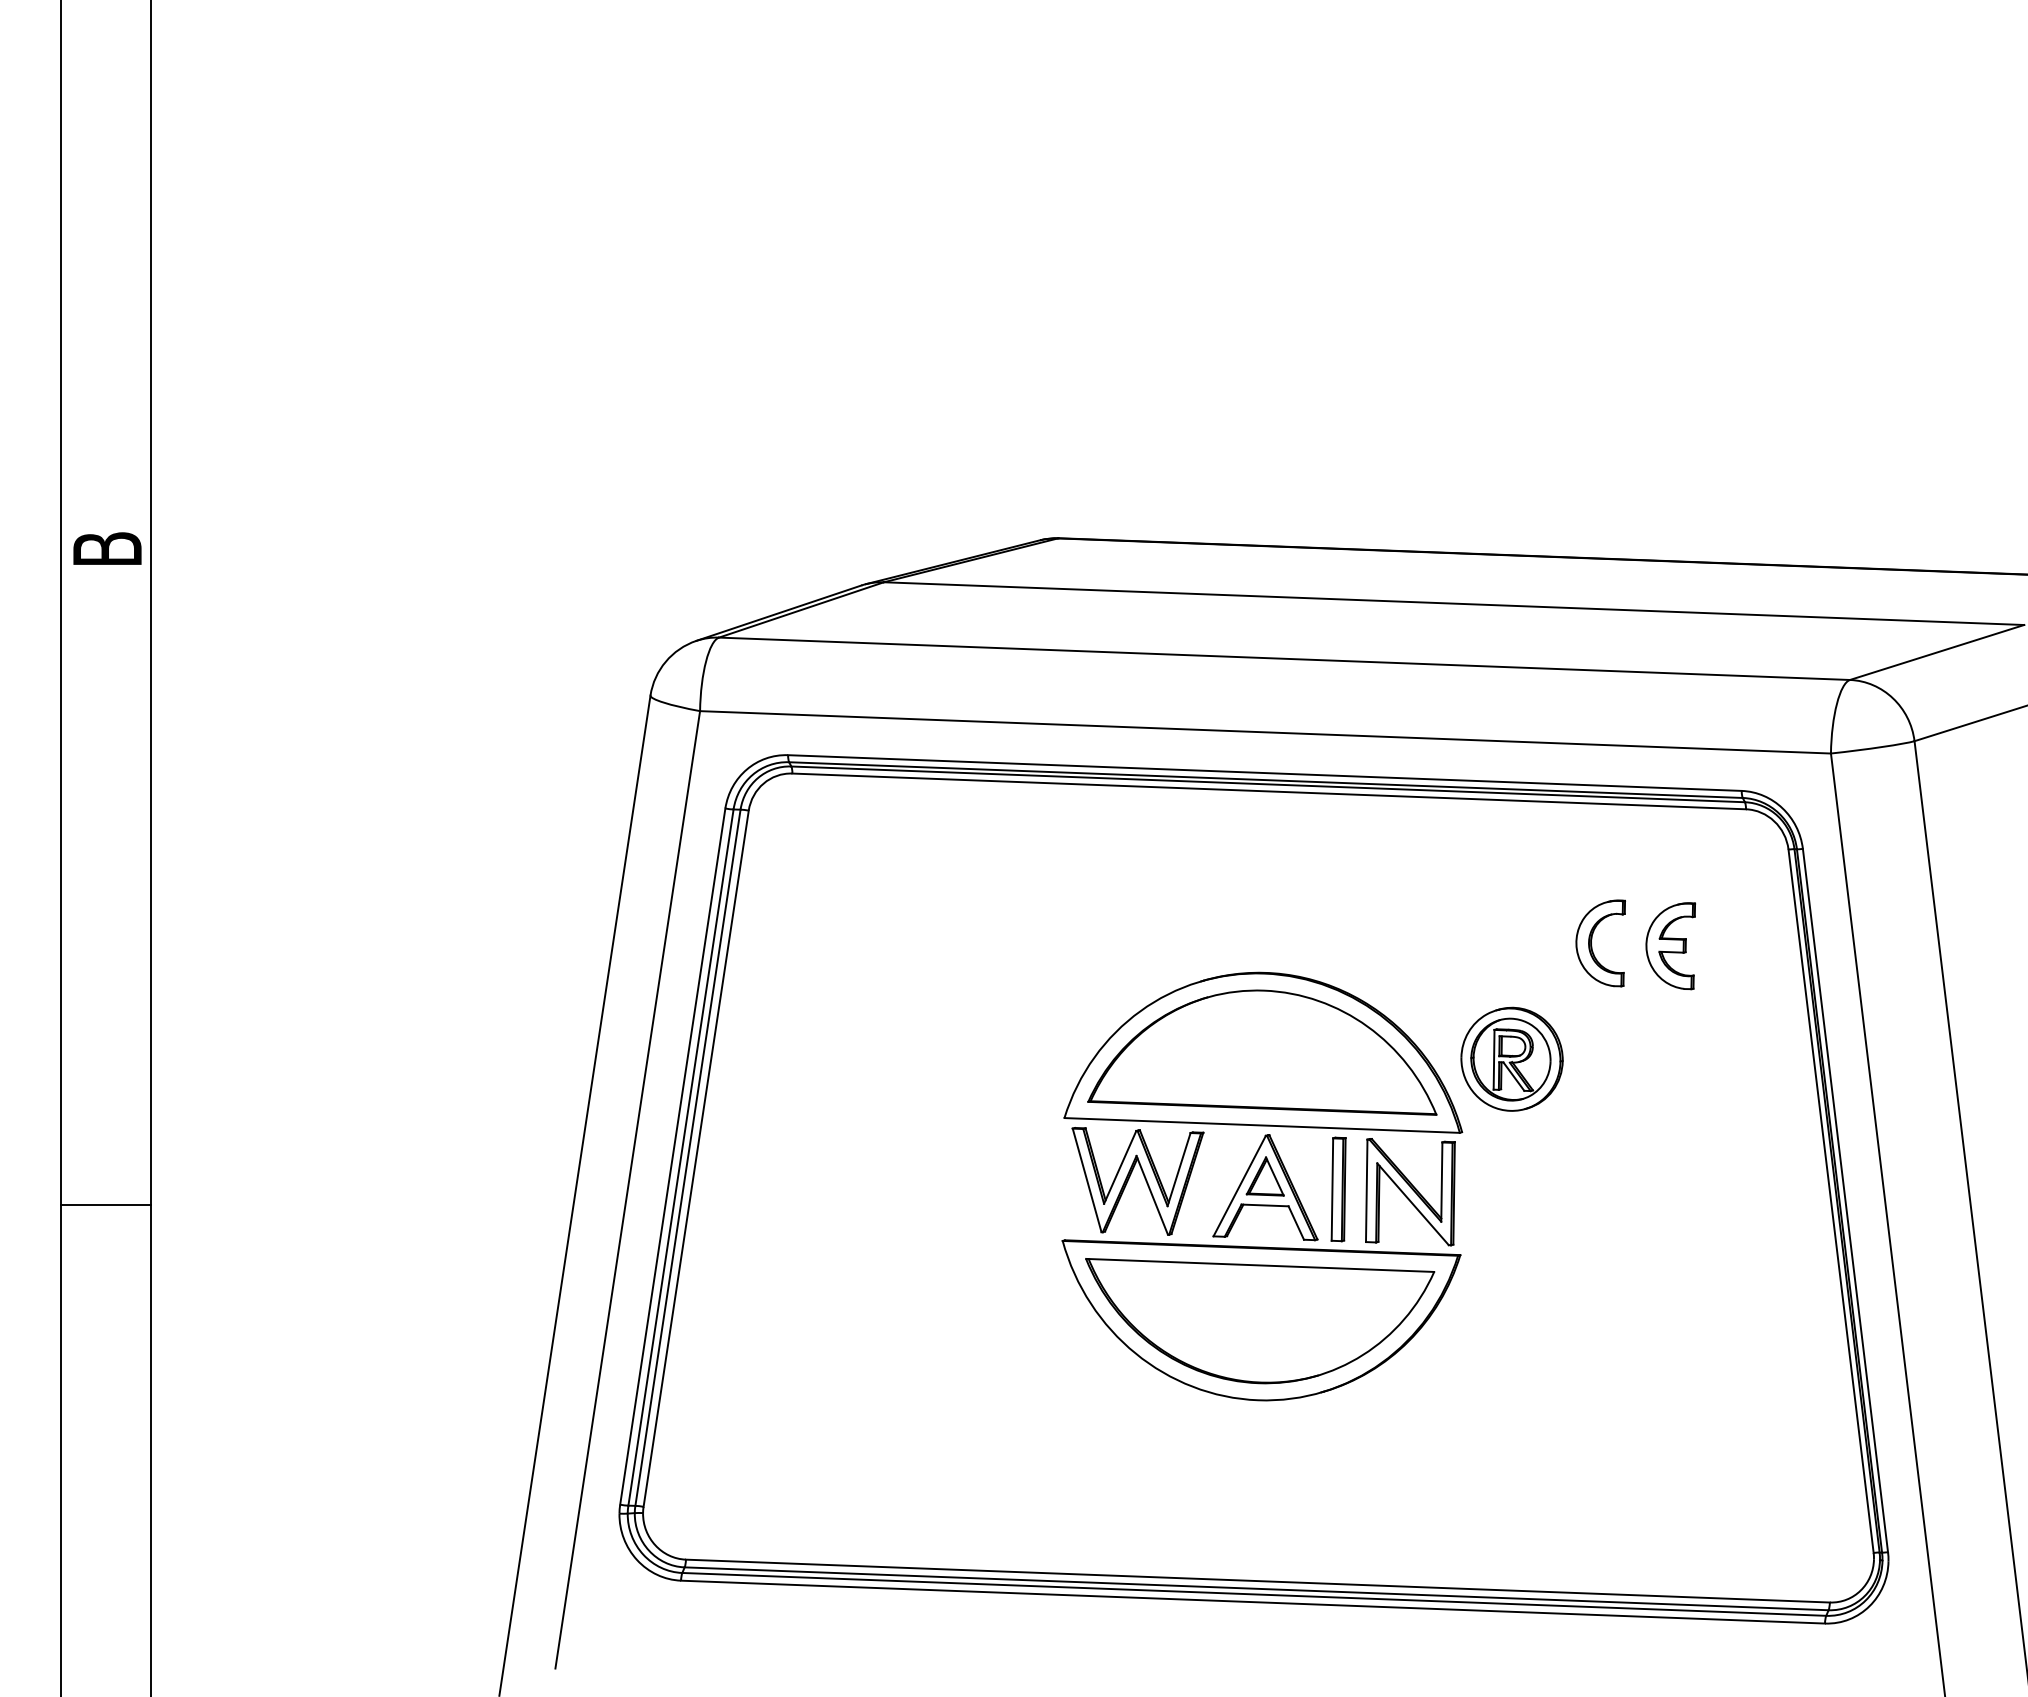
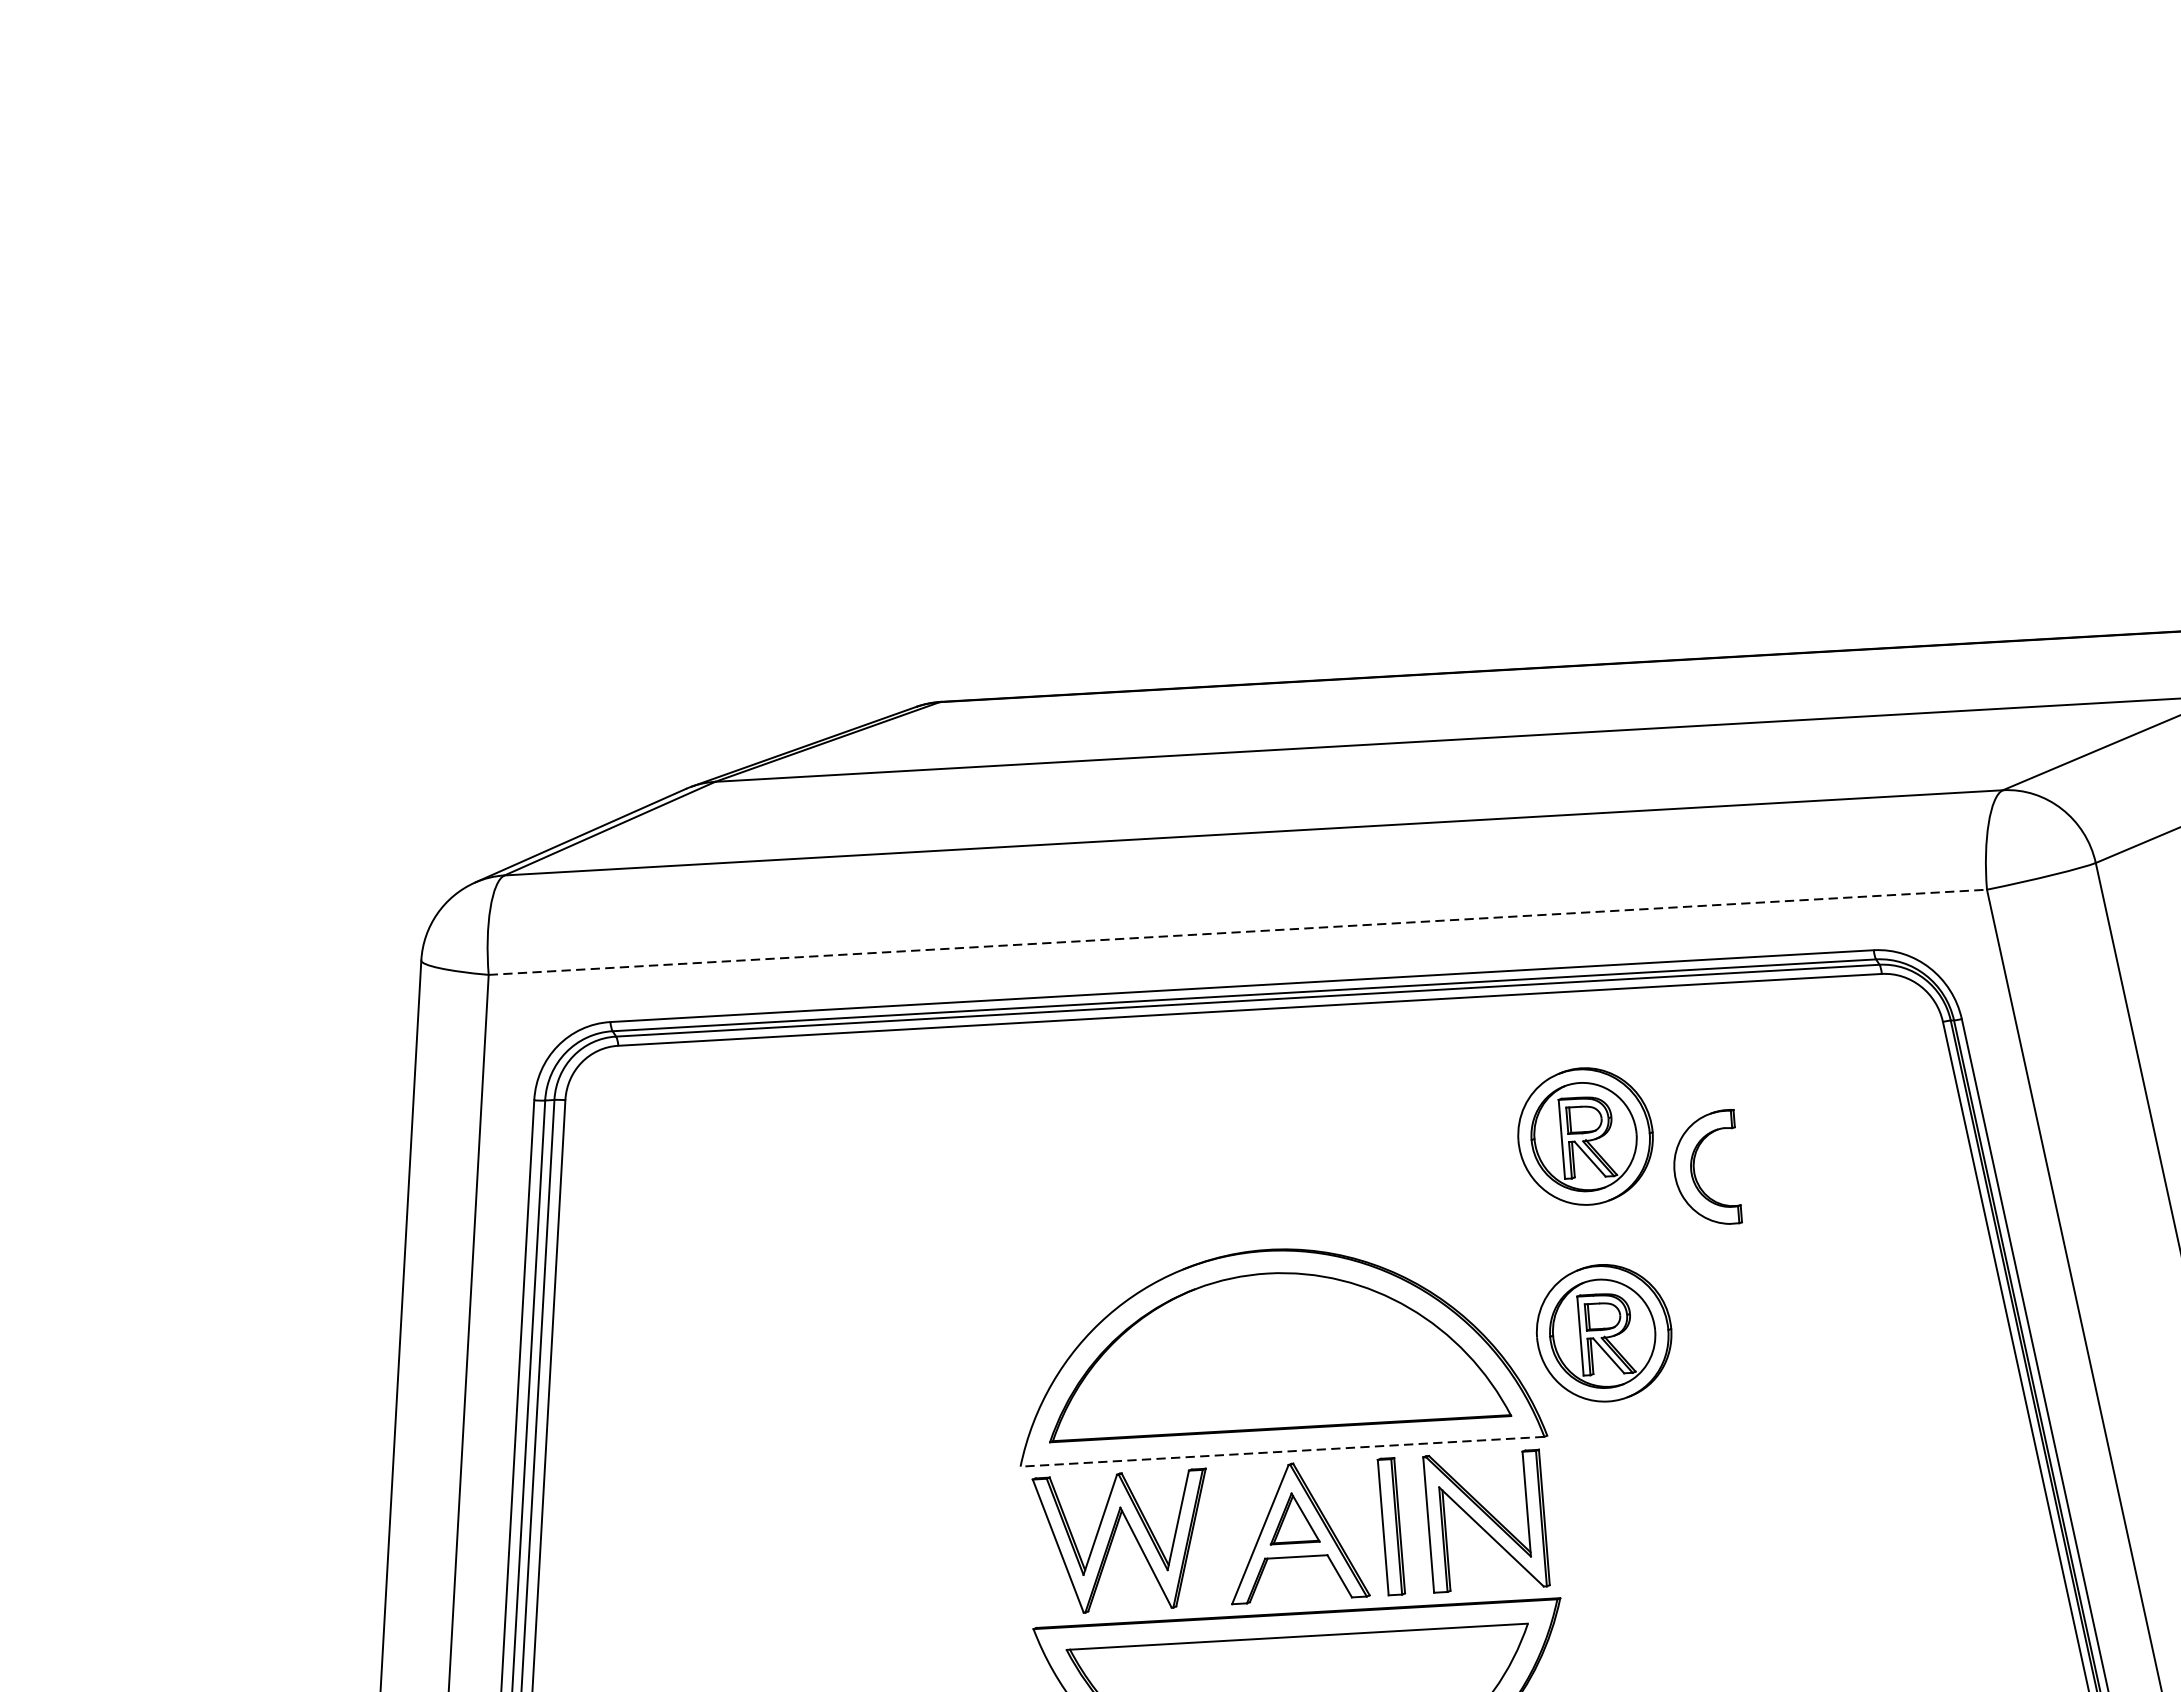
line: (1265, 732) -> (1237, 932), solid -> dashed
part: (1511, 909) -> (1584, 1135), added
part: (1670, 946) -> (1799, 1164), removed
line: (1262, 1125) -> (1282, 1451), solid -> dashed

